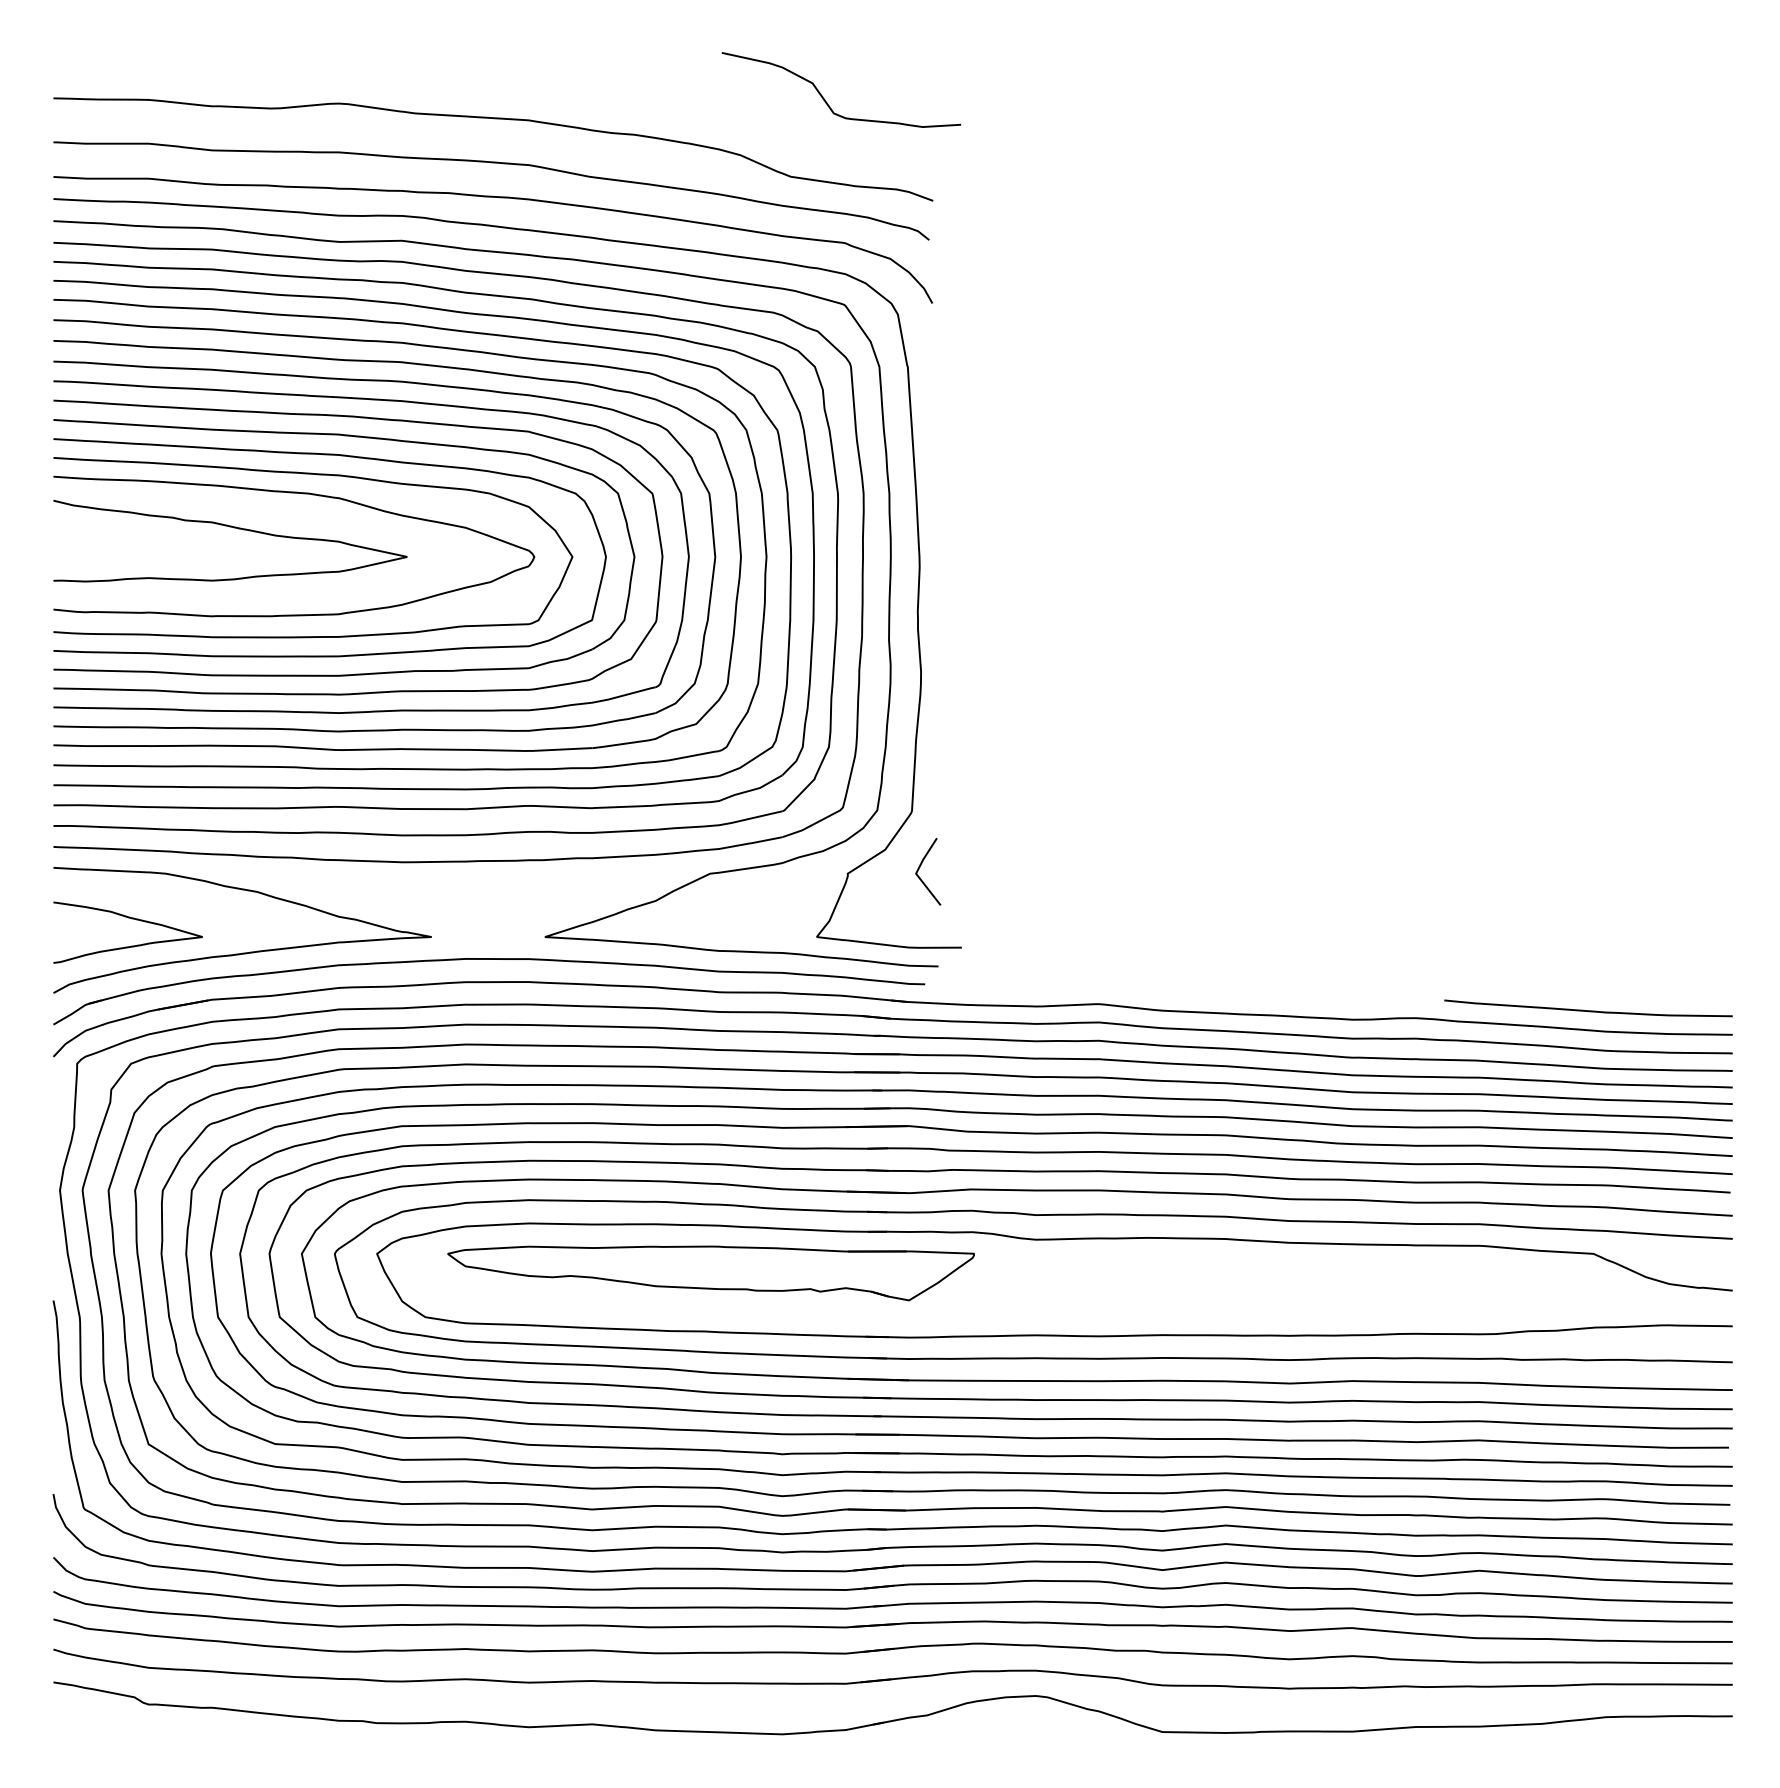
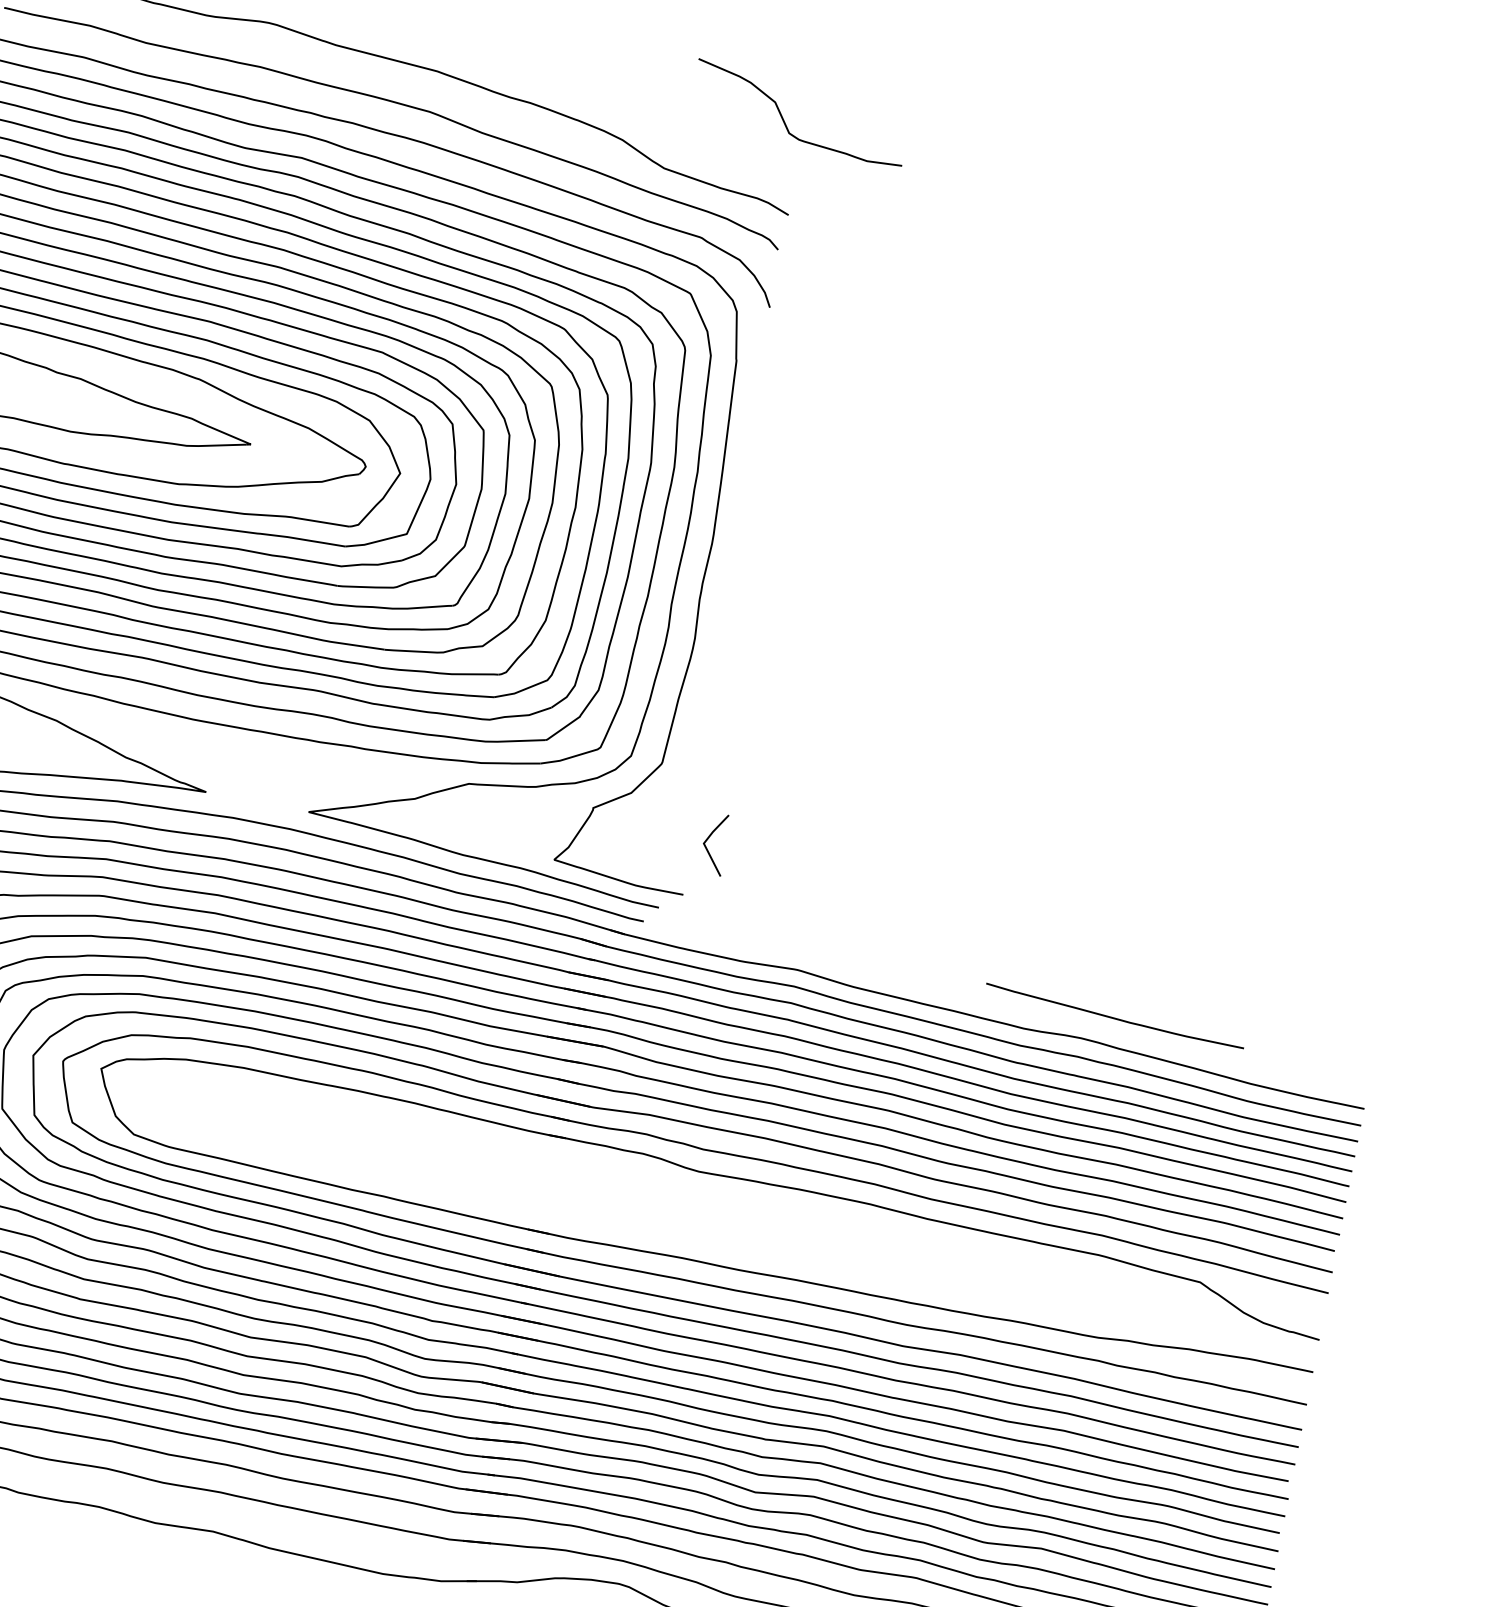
curve: (825, 99) -> (784, 119), moved
line: (920, 867) -> (708, 838), moved
curve: (1588, 1010) -> (1114, 1017), moved
part: (710, 1273) -> (399, 1145), removed

